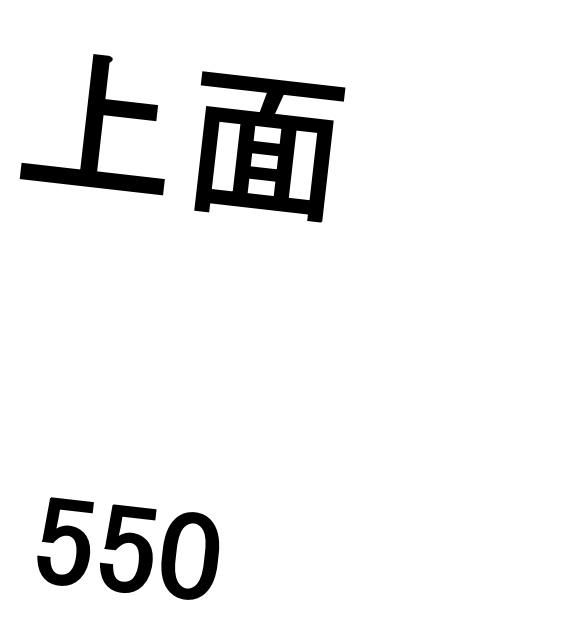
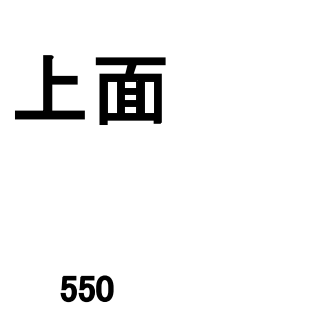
part: (127, 548) -> (86, 288), size x0.6

